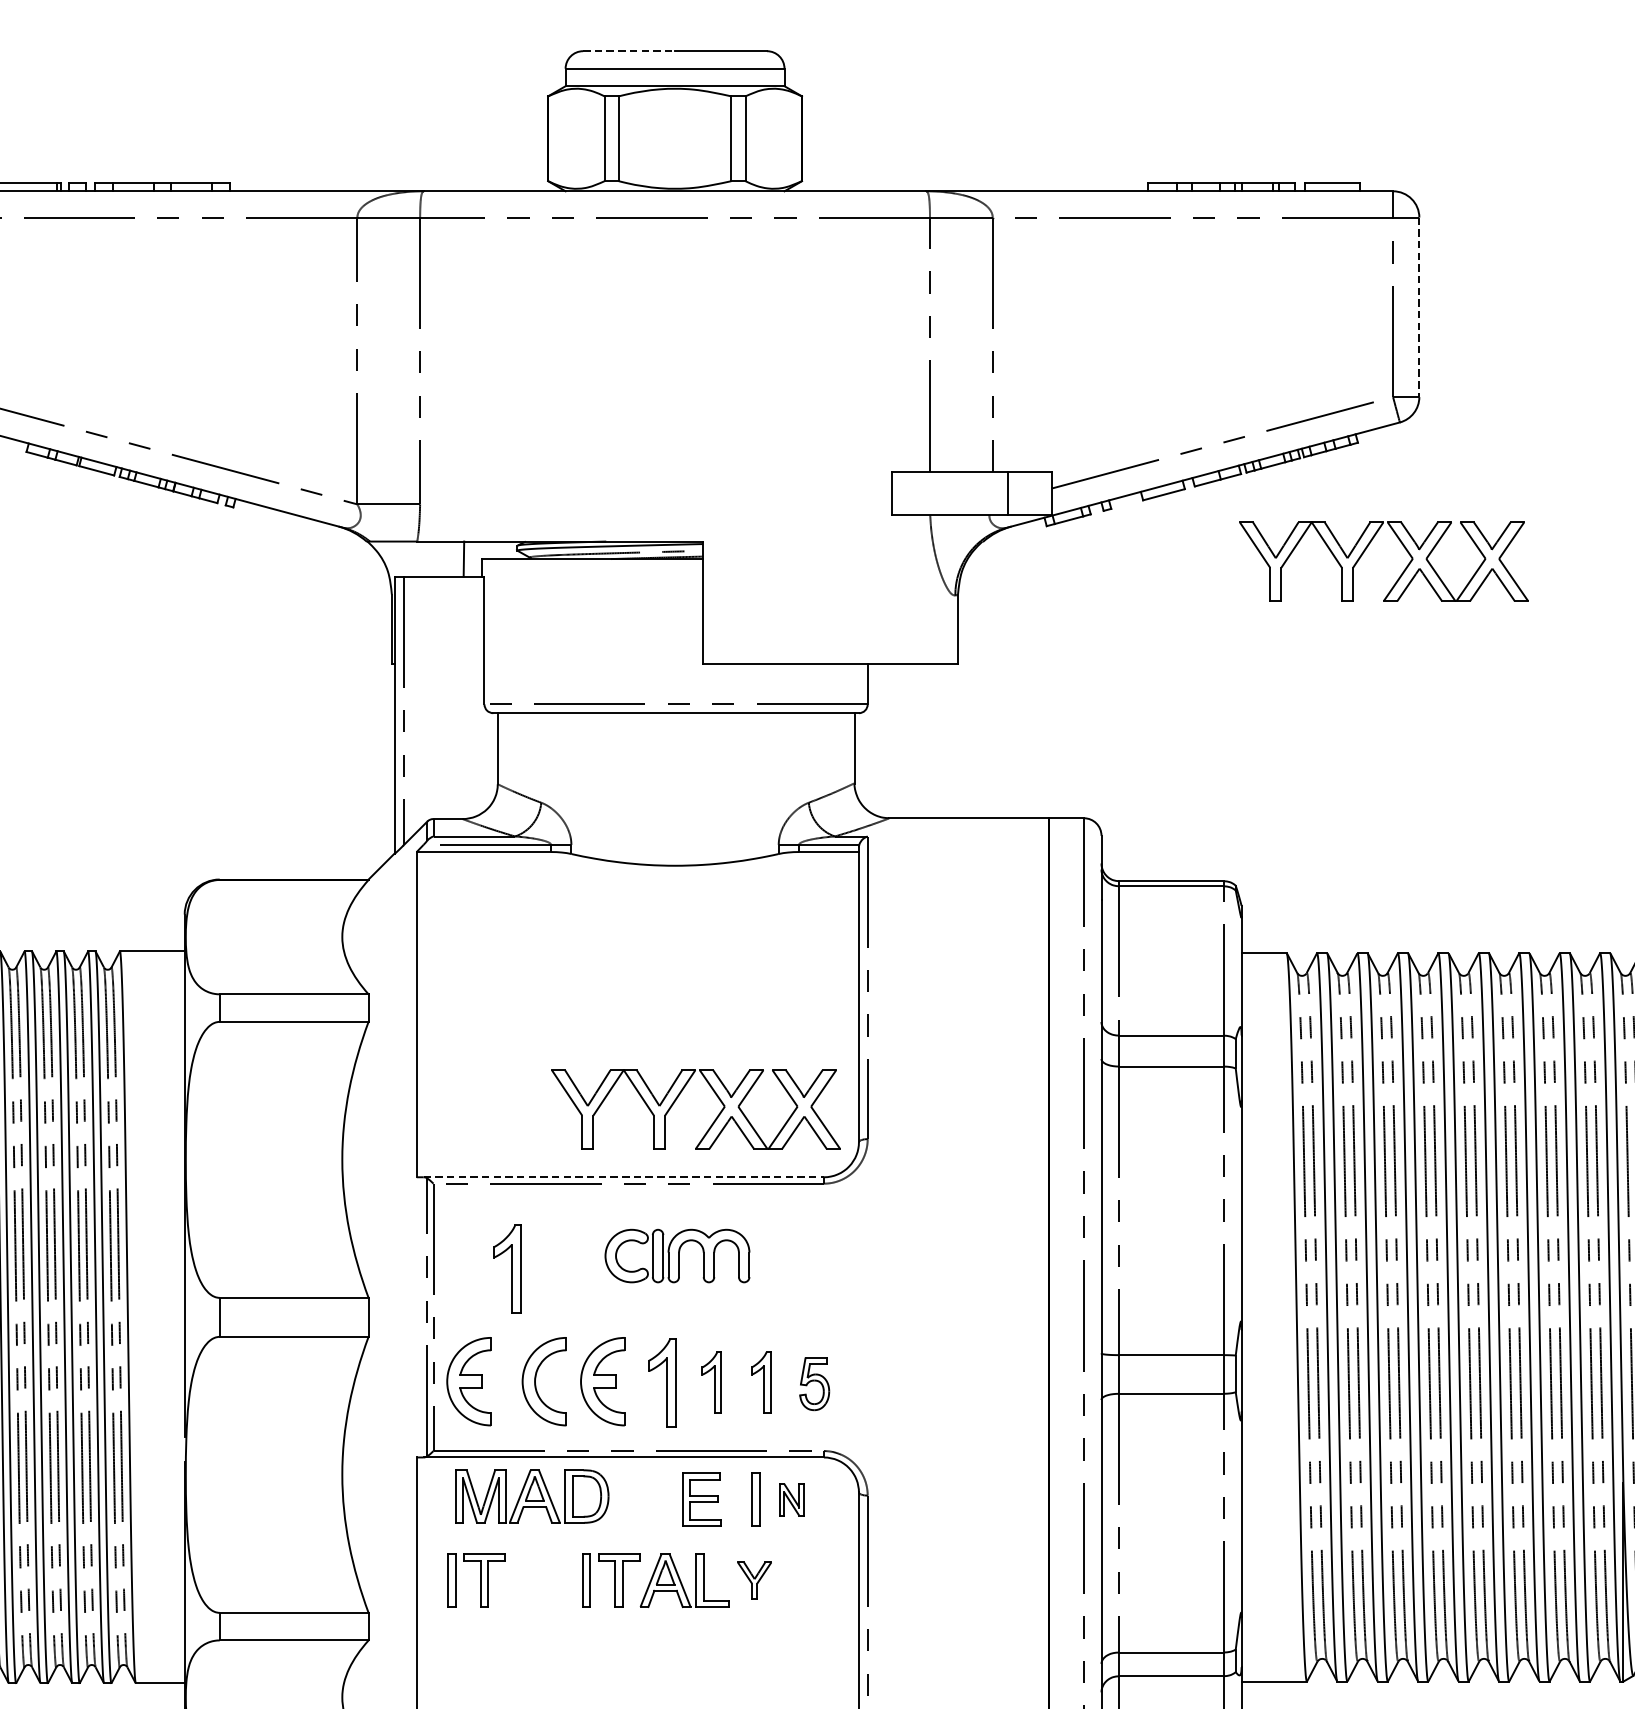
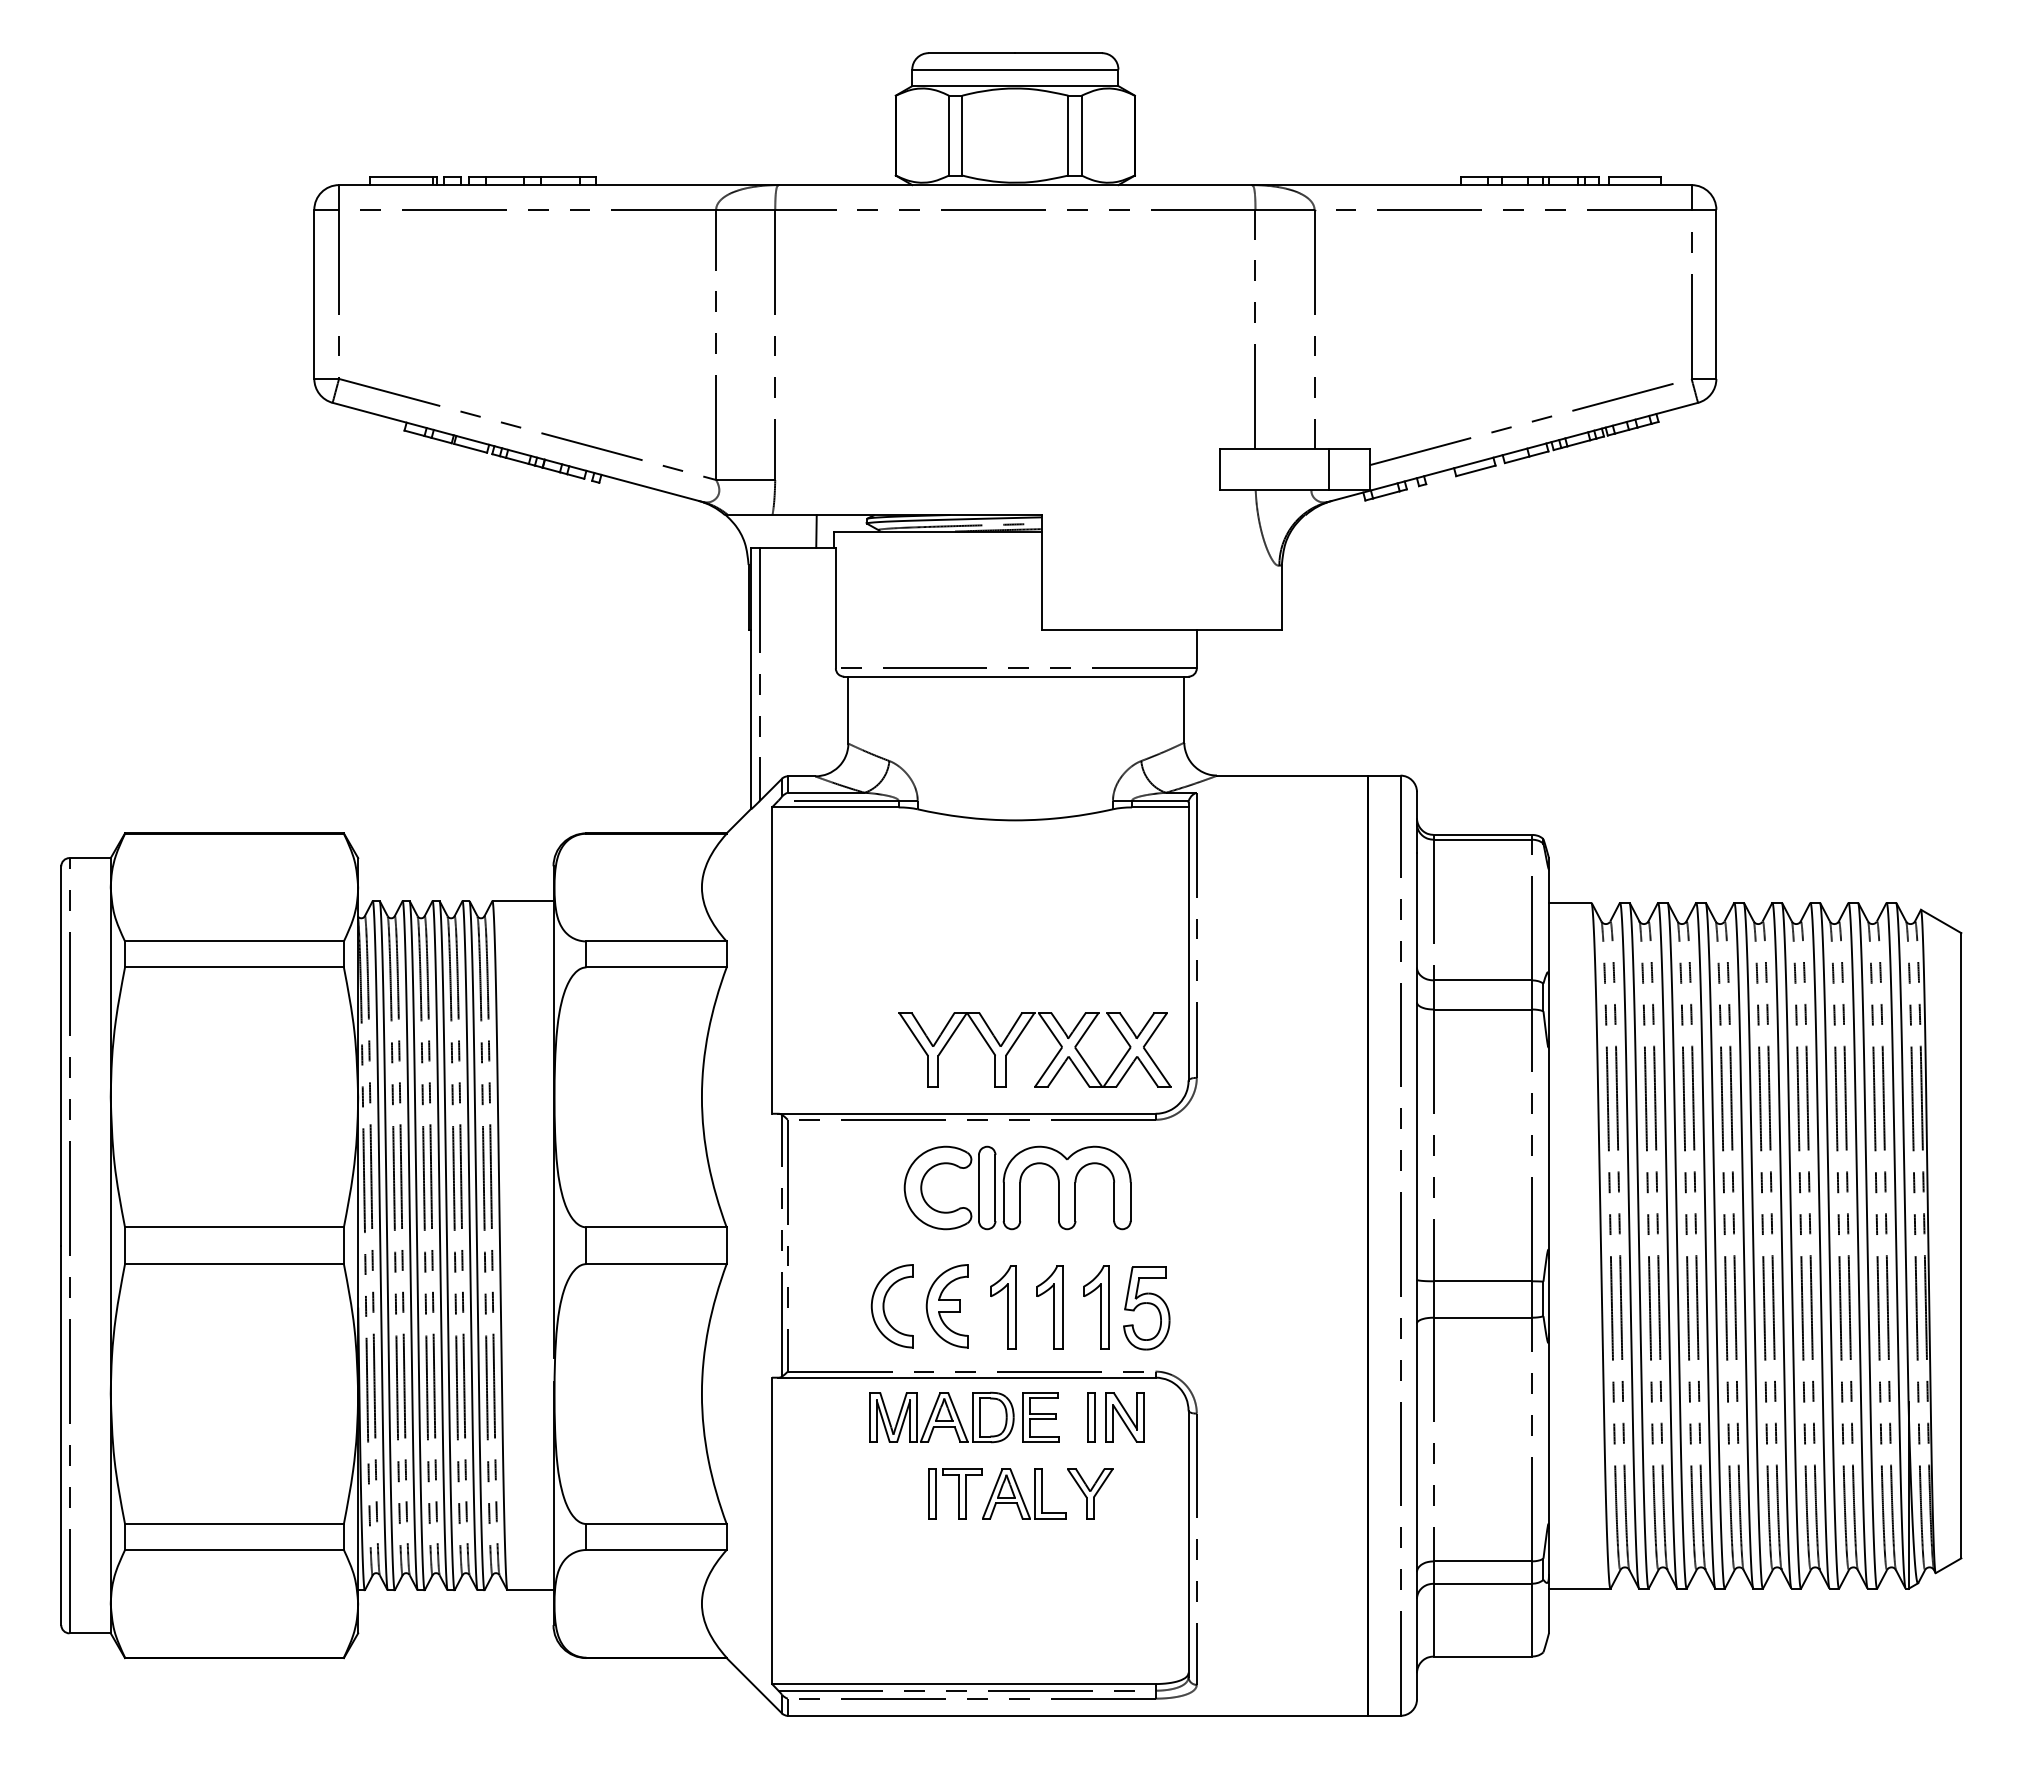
line: (629, 51) -> (972, 53), dashed -> solid
line: (1419, 307) -> (1716, 294), dashed -> solid
part: (1367, 548) -> (1667, 521), removed
line: (624, 1176) -> (967, 1113), dashed -> solid
part: (677, 1255) -> (1017, 1187), size x1.67
part: (507, 1269) -> (857, 1200), removed
part: (468, 1381) -> (820, 1306), removed
part: (711, 1382) -> (1049, 1307), size x1.43
part: (761, 1382) -> (1096, 1307), size x1.43
part: (814, 1384) -> (1146, 1308), size x1.67
part: (531, 1496) -> (941, 1417), moved
part: (790, 1499) -> (1124, 1417), size x1.67
part: (476, 1580) -> (828, 1493), removed
part: (754, 1580) -> (1090, 1493), size x1.43

